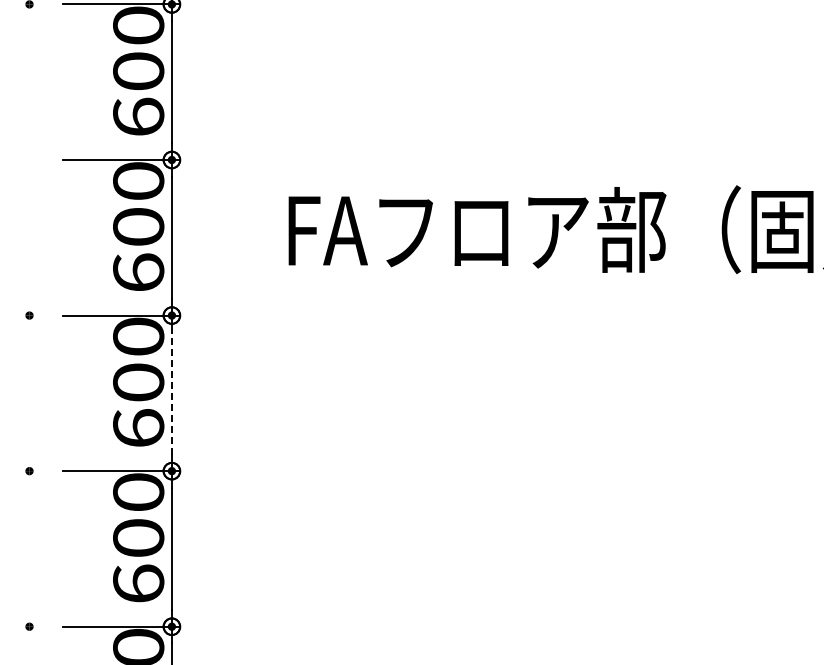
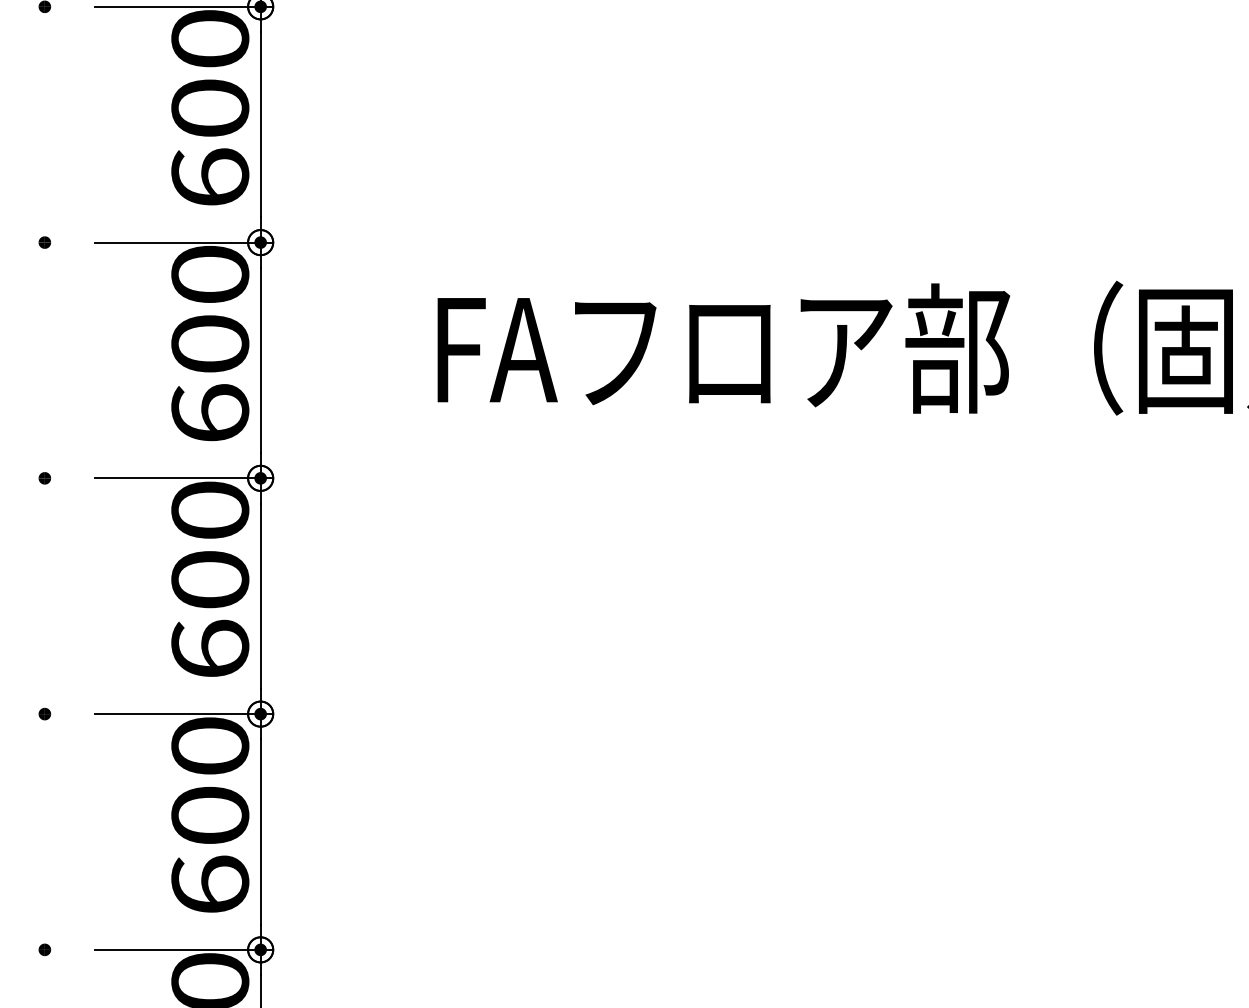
part: (29, 159) -> (44, 241), added
line: (171, 392) -> (260, 594), dashed -> solid

